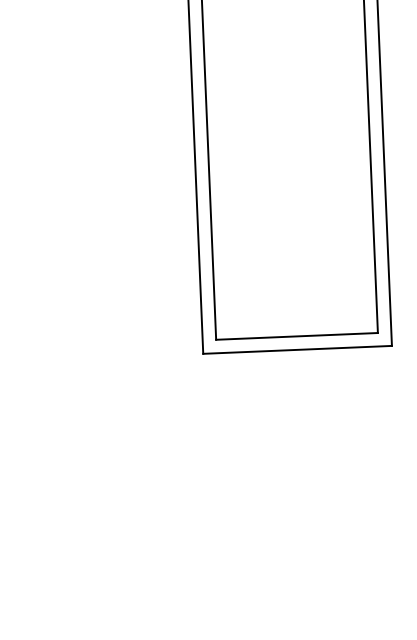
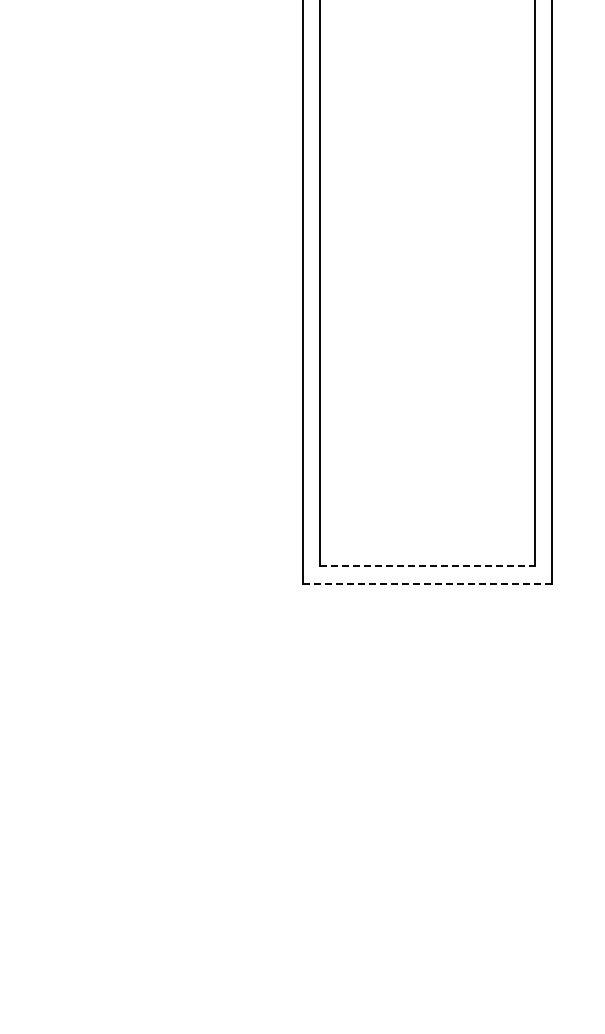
line: (297, 336) -> (427, 566), solid -> dashed
line: (297, 349) -> (427, 583), solid -> dashed

